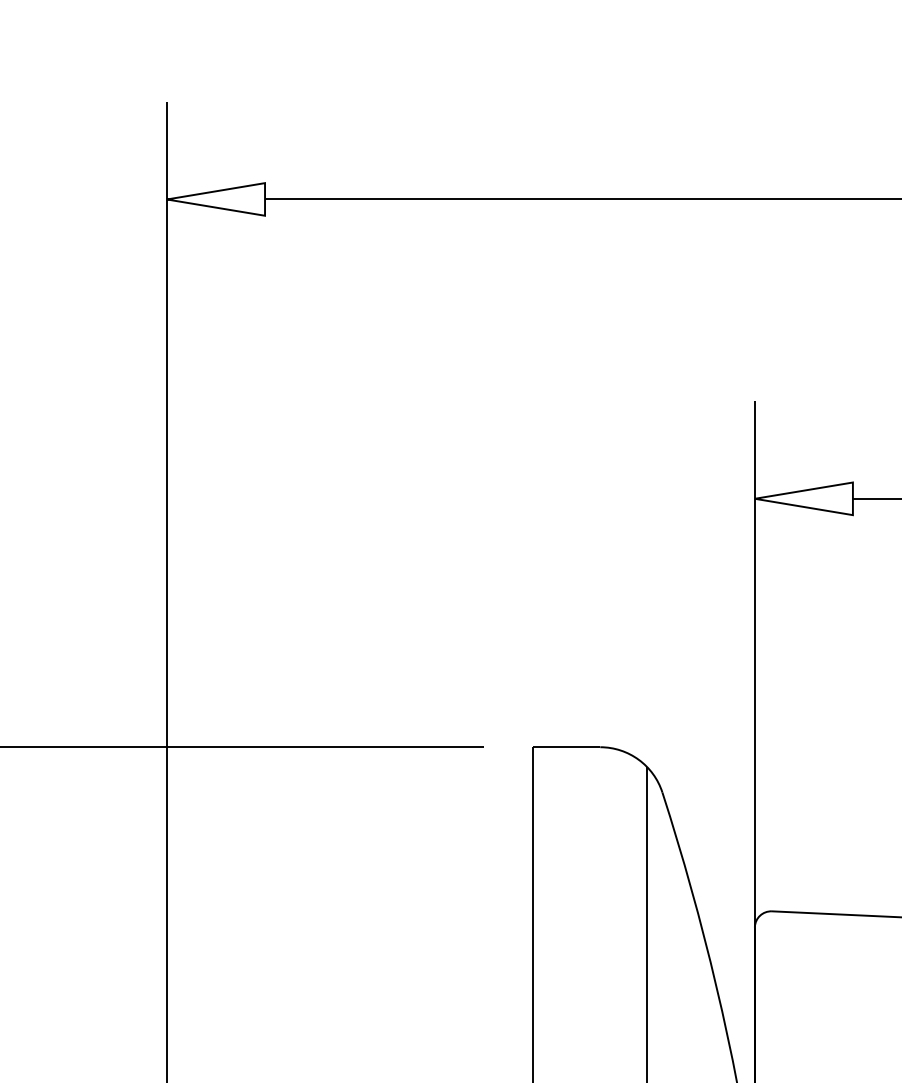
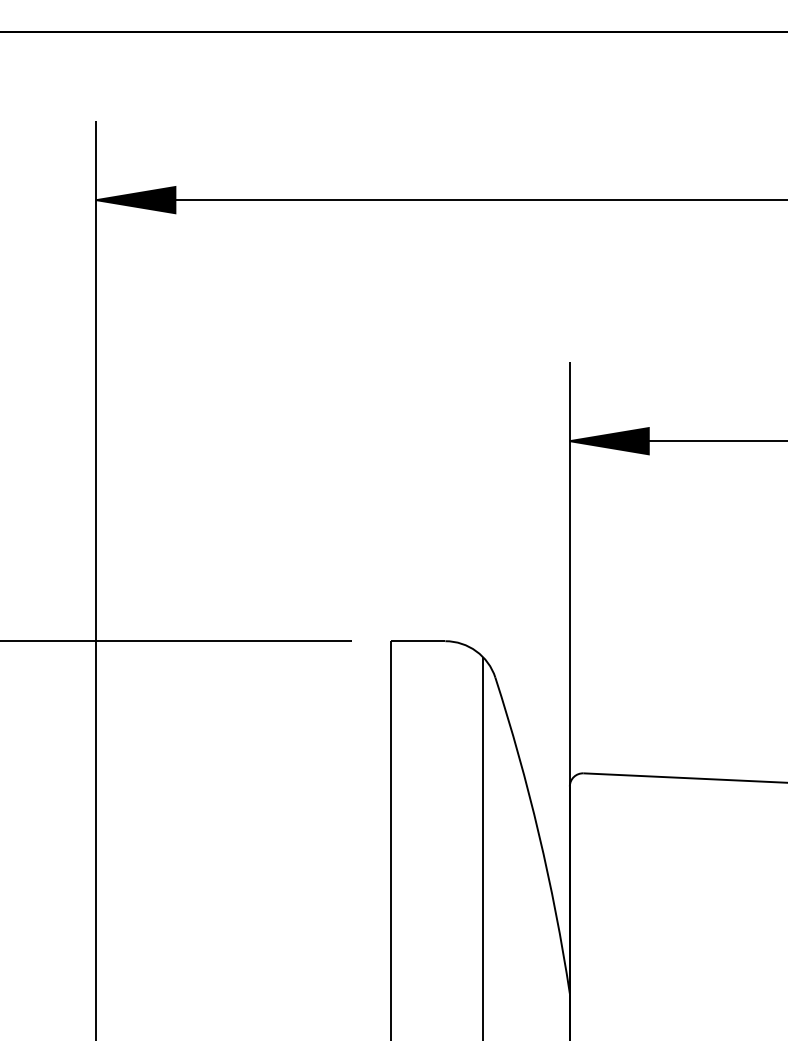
fill: (215, 198) -> (135, 199), added
fill: (802, 499) -> (608, 441), added

